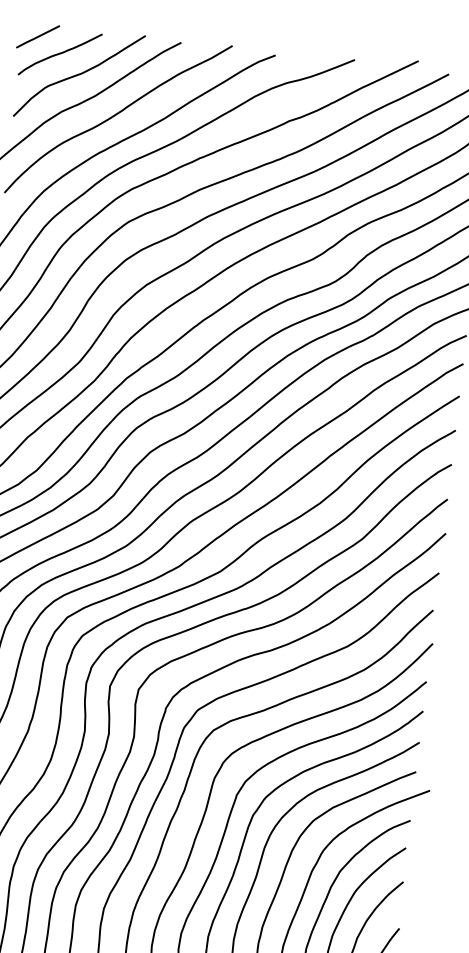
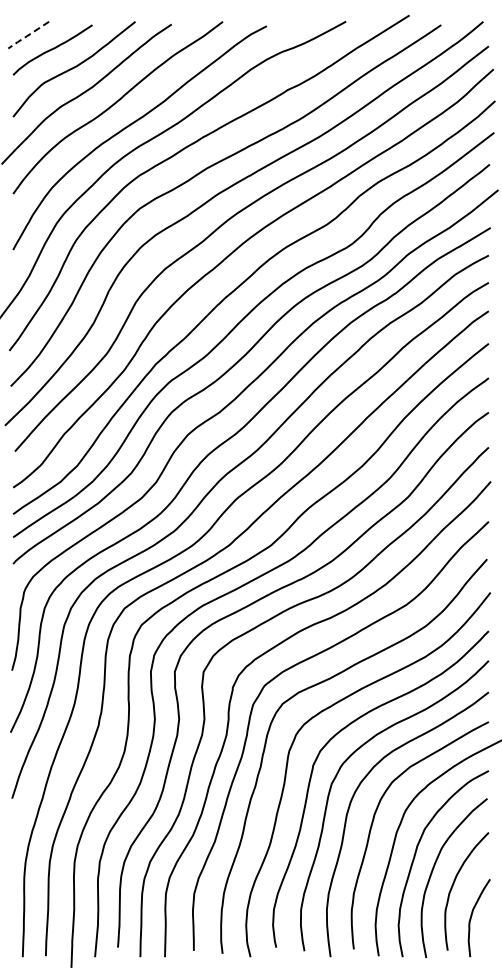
line: (36, 37) -> (27, 35), solid -> dashed

